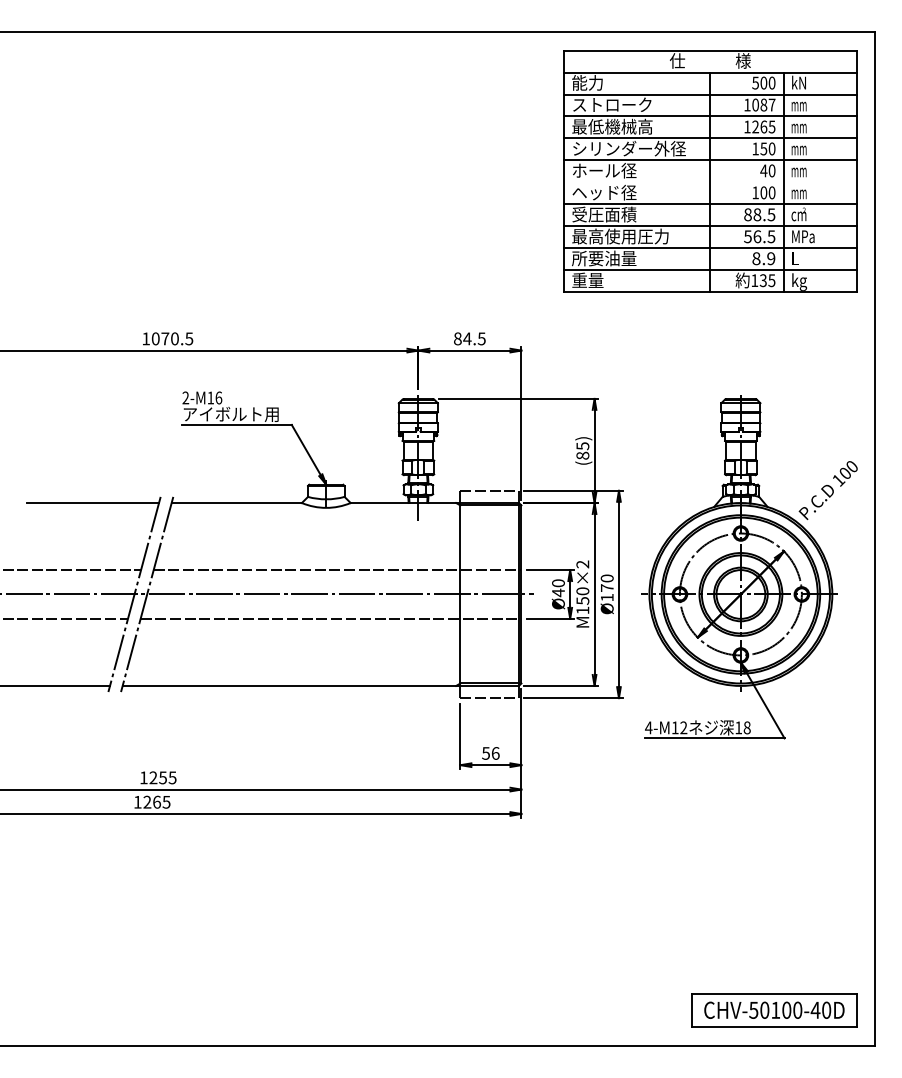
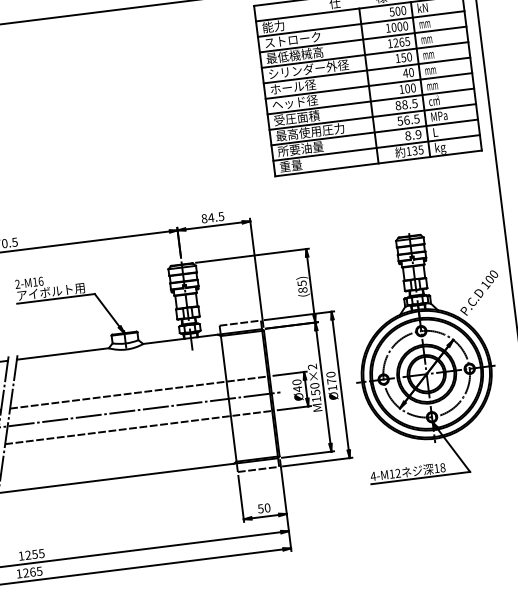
text: (767, 104) -> (402, 26), 1087 -> 1000
line: (710, 182) -> (369, 86), added
text: (495, 753) -> (267, 508), 56 -> 50

